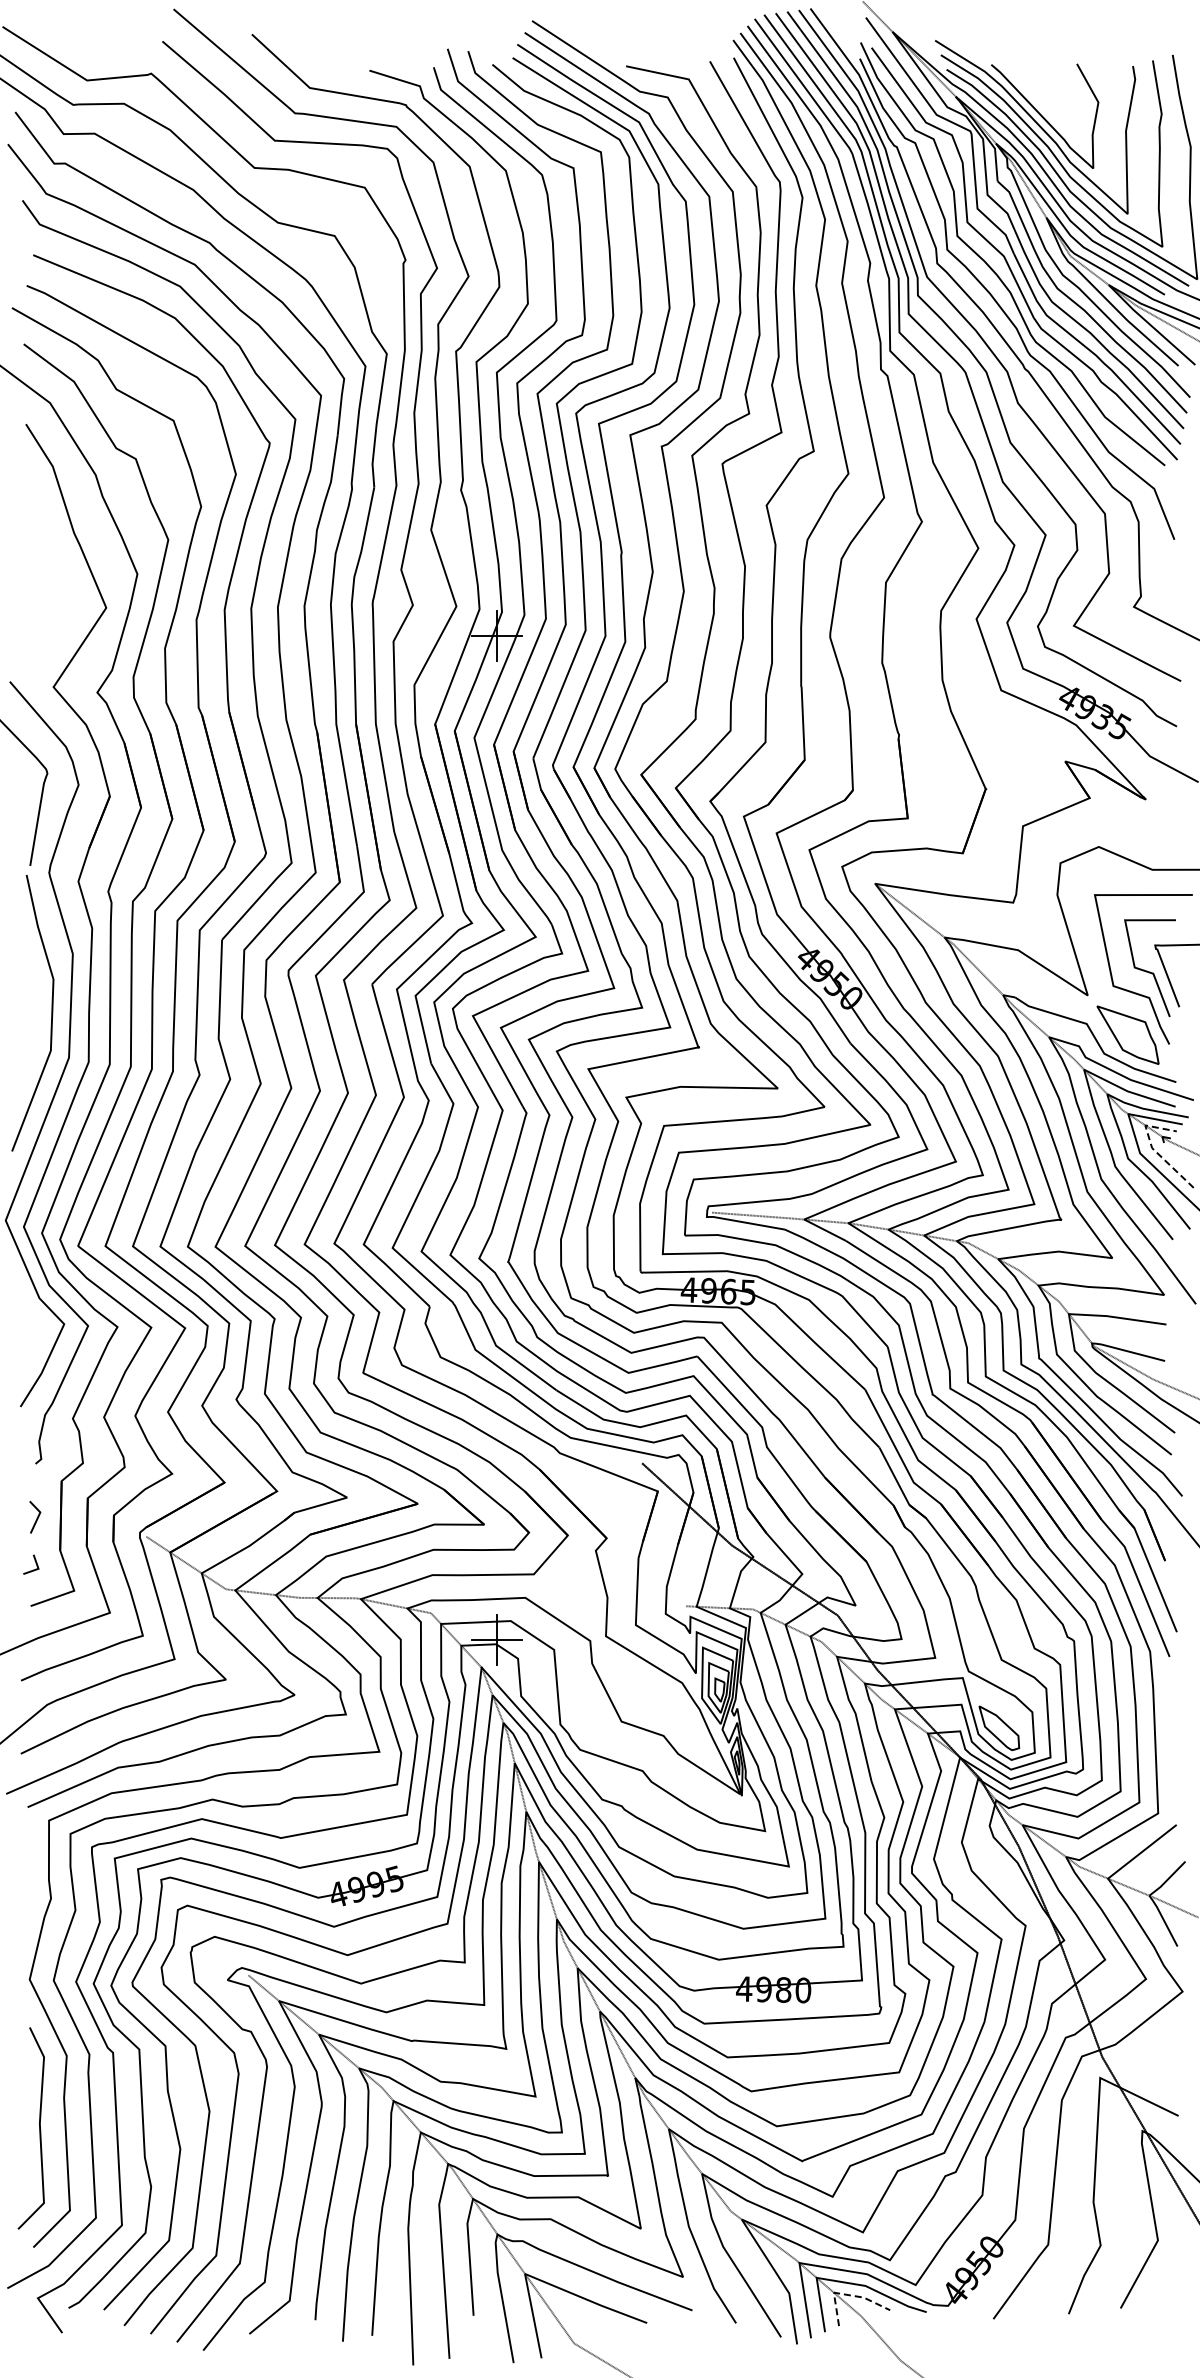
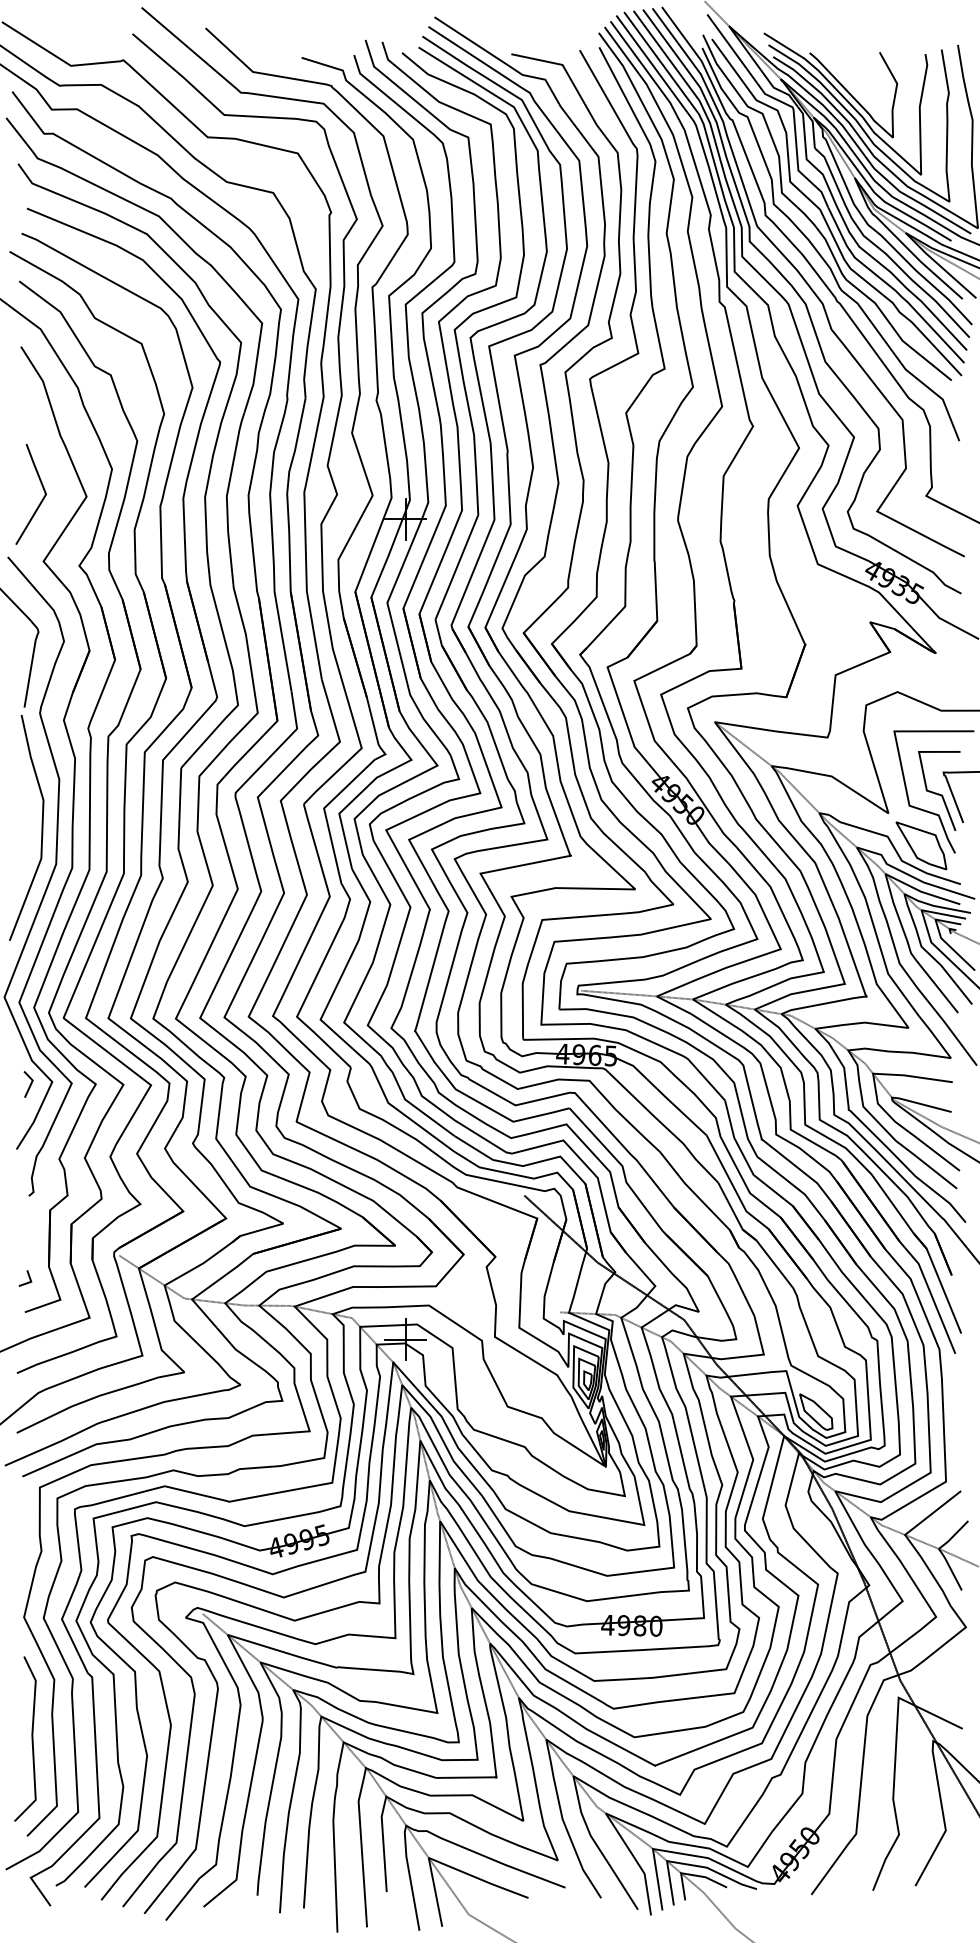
line: (51, 611) -> (41, 499), added
line: (1152, 1148) -> (941, 938), dashed -> solid
line: (36, 1518) -> (29, 1085), moved
line: (847, 2294) -> (692, 1874), dashed -> solid

